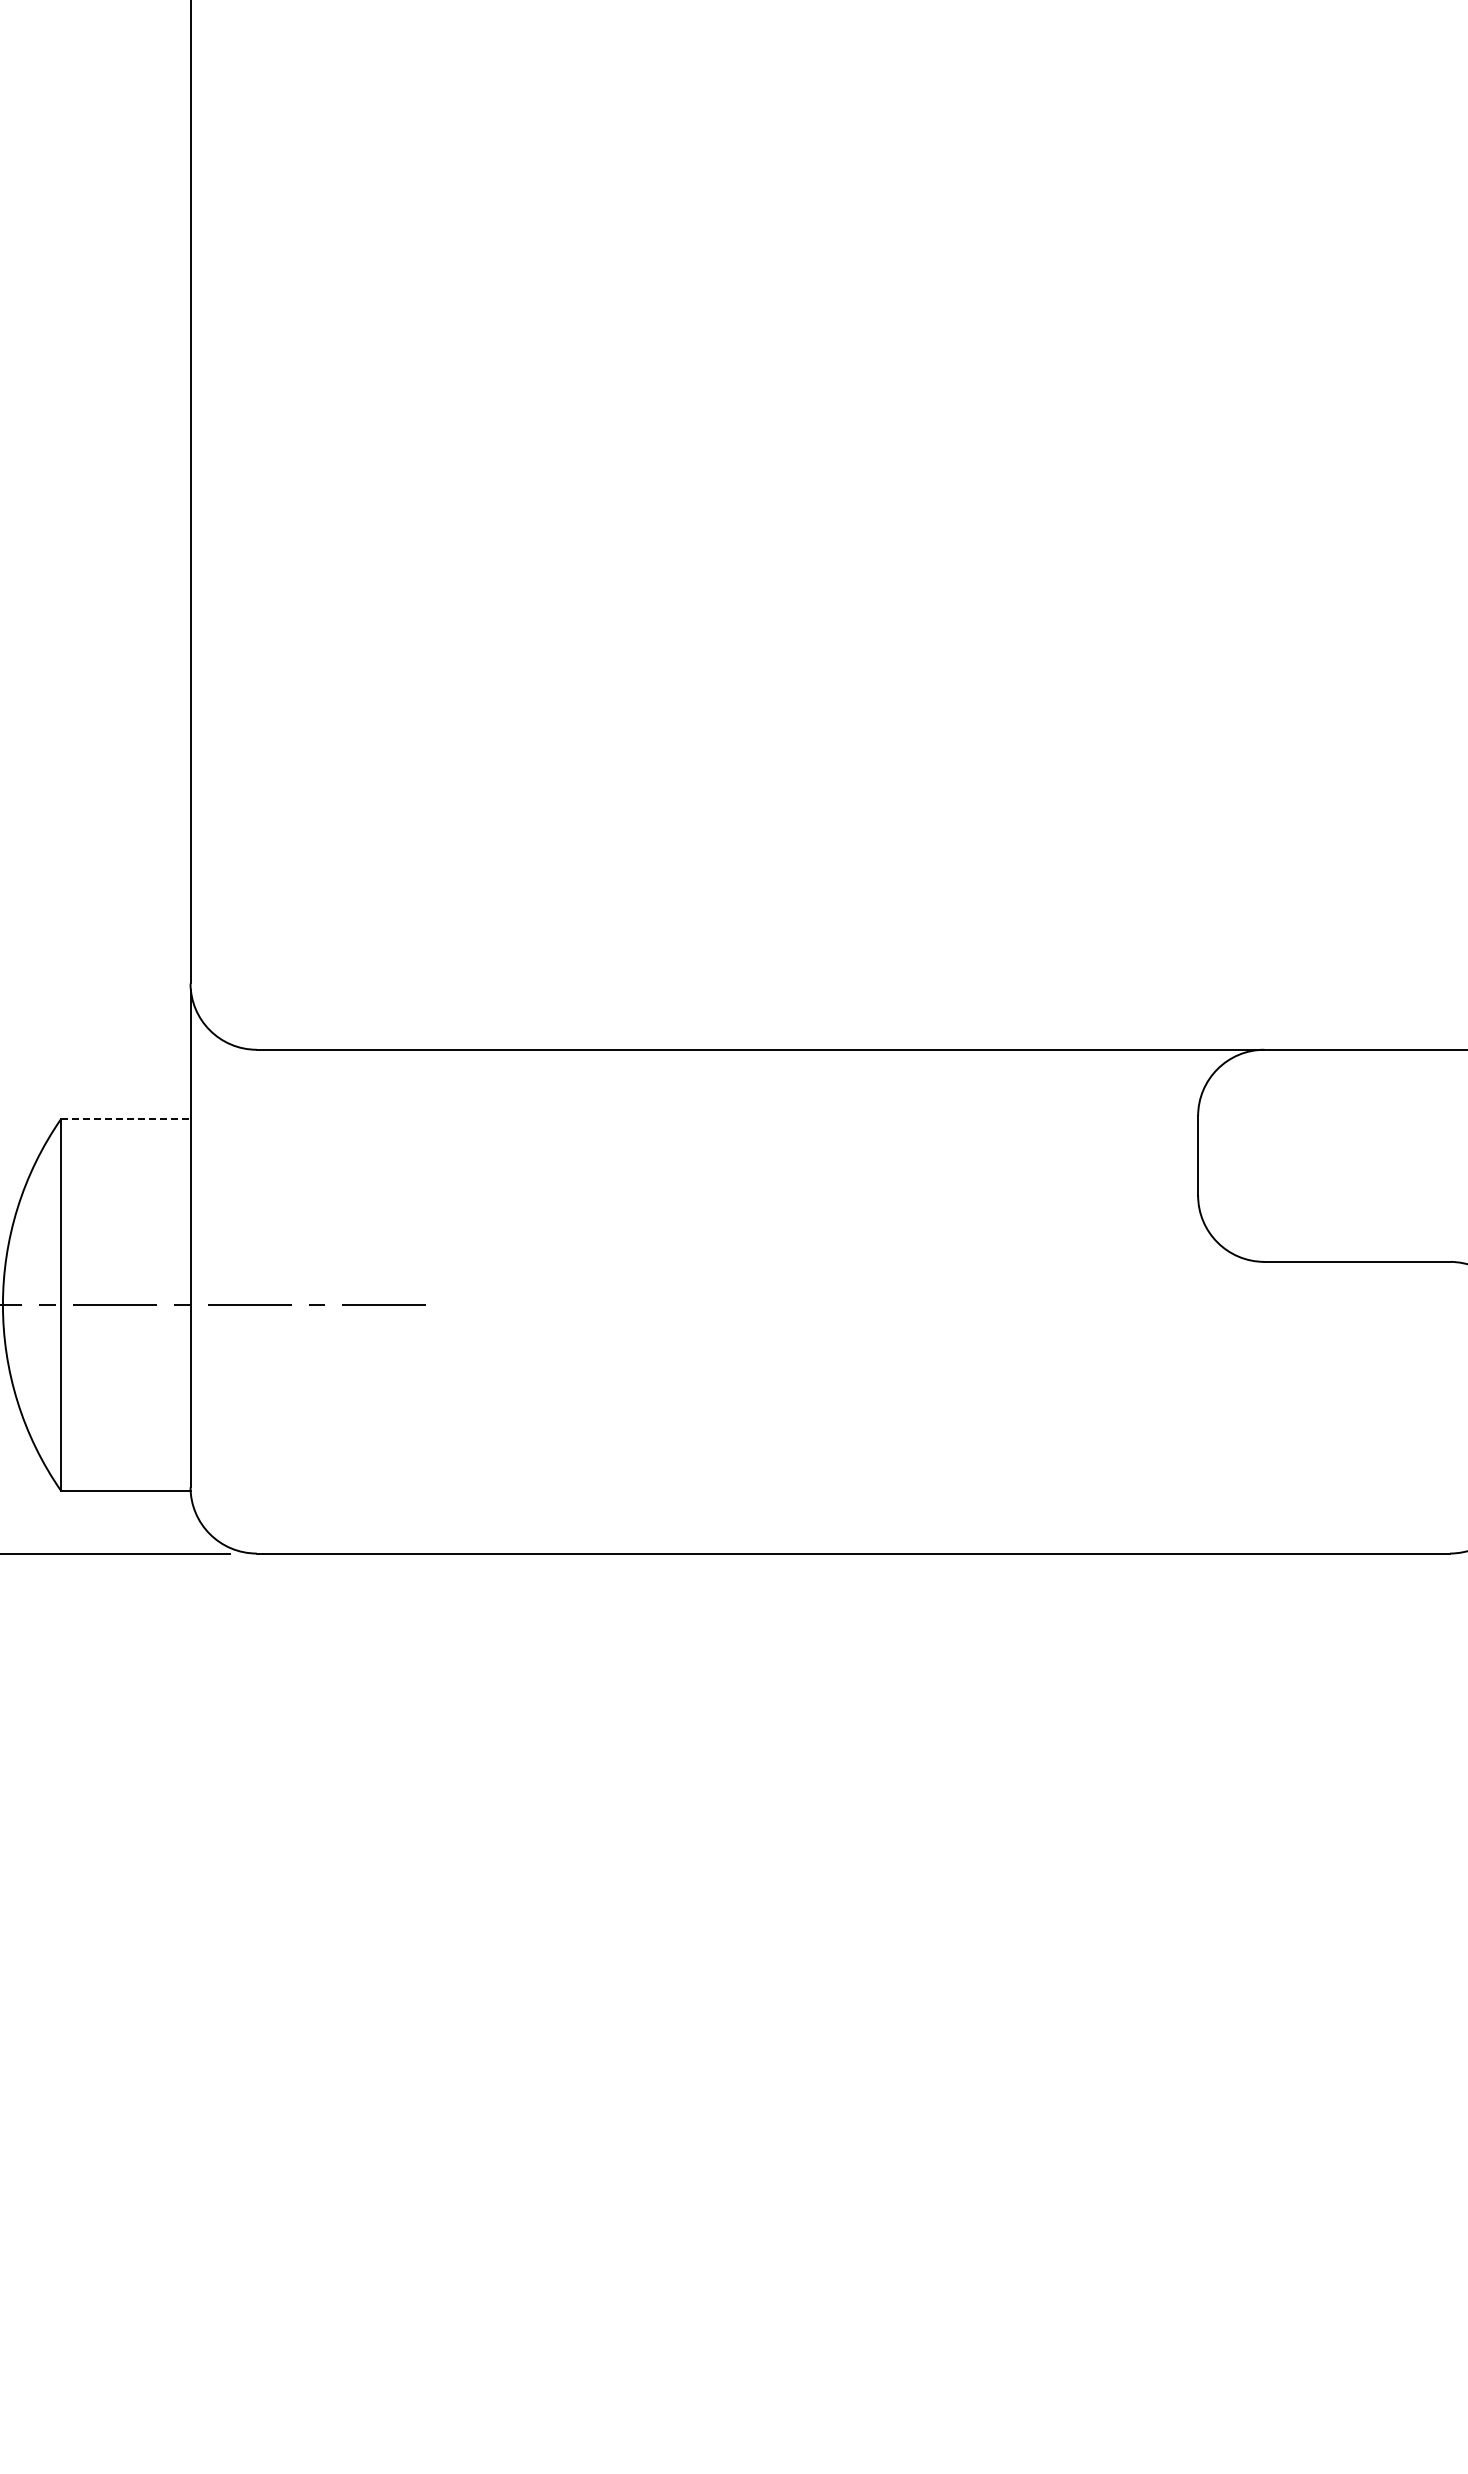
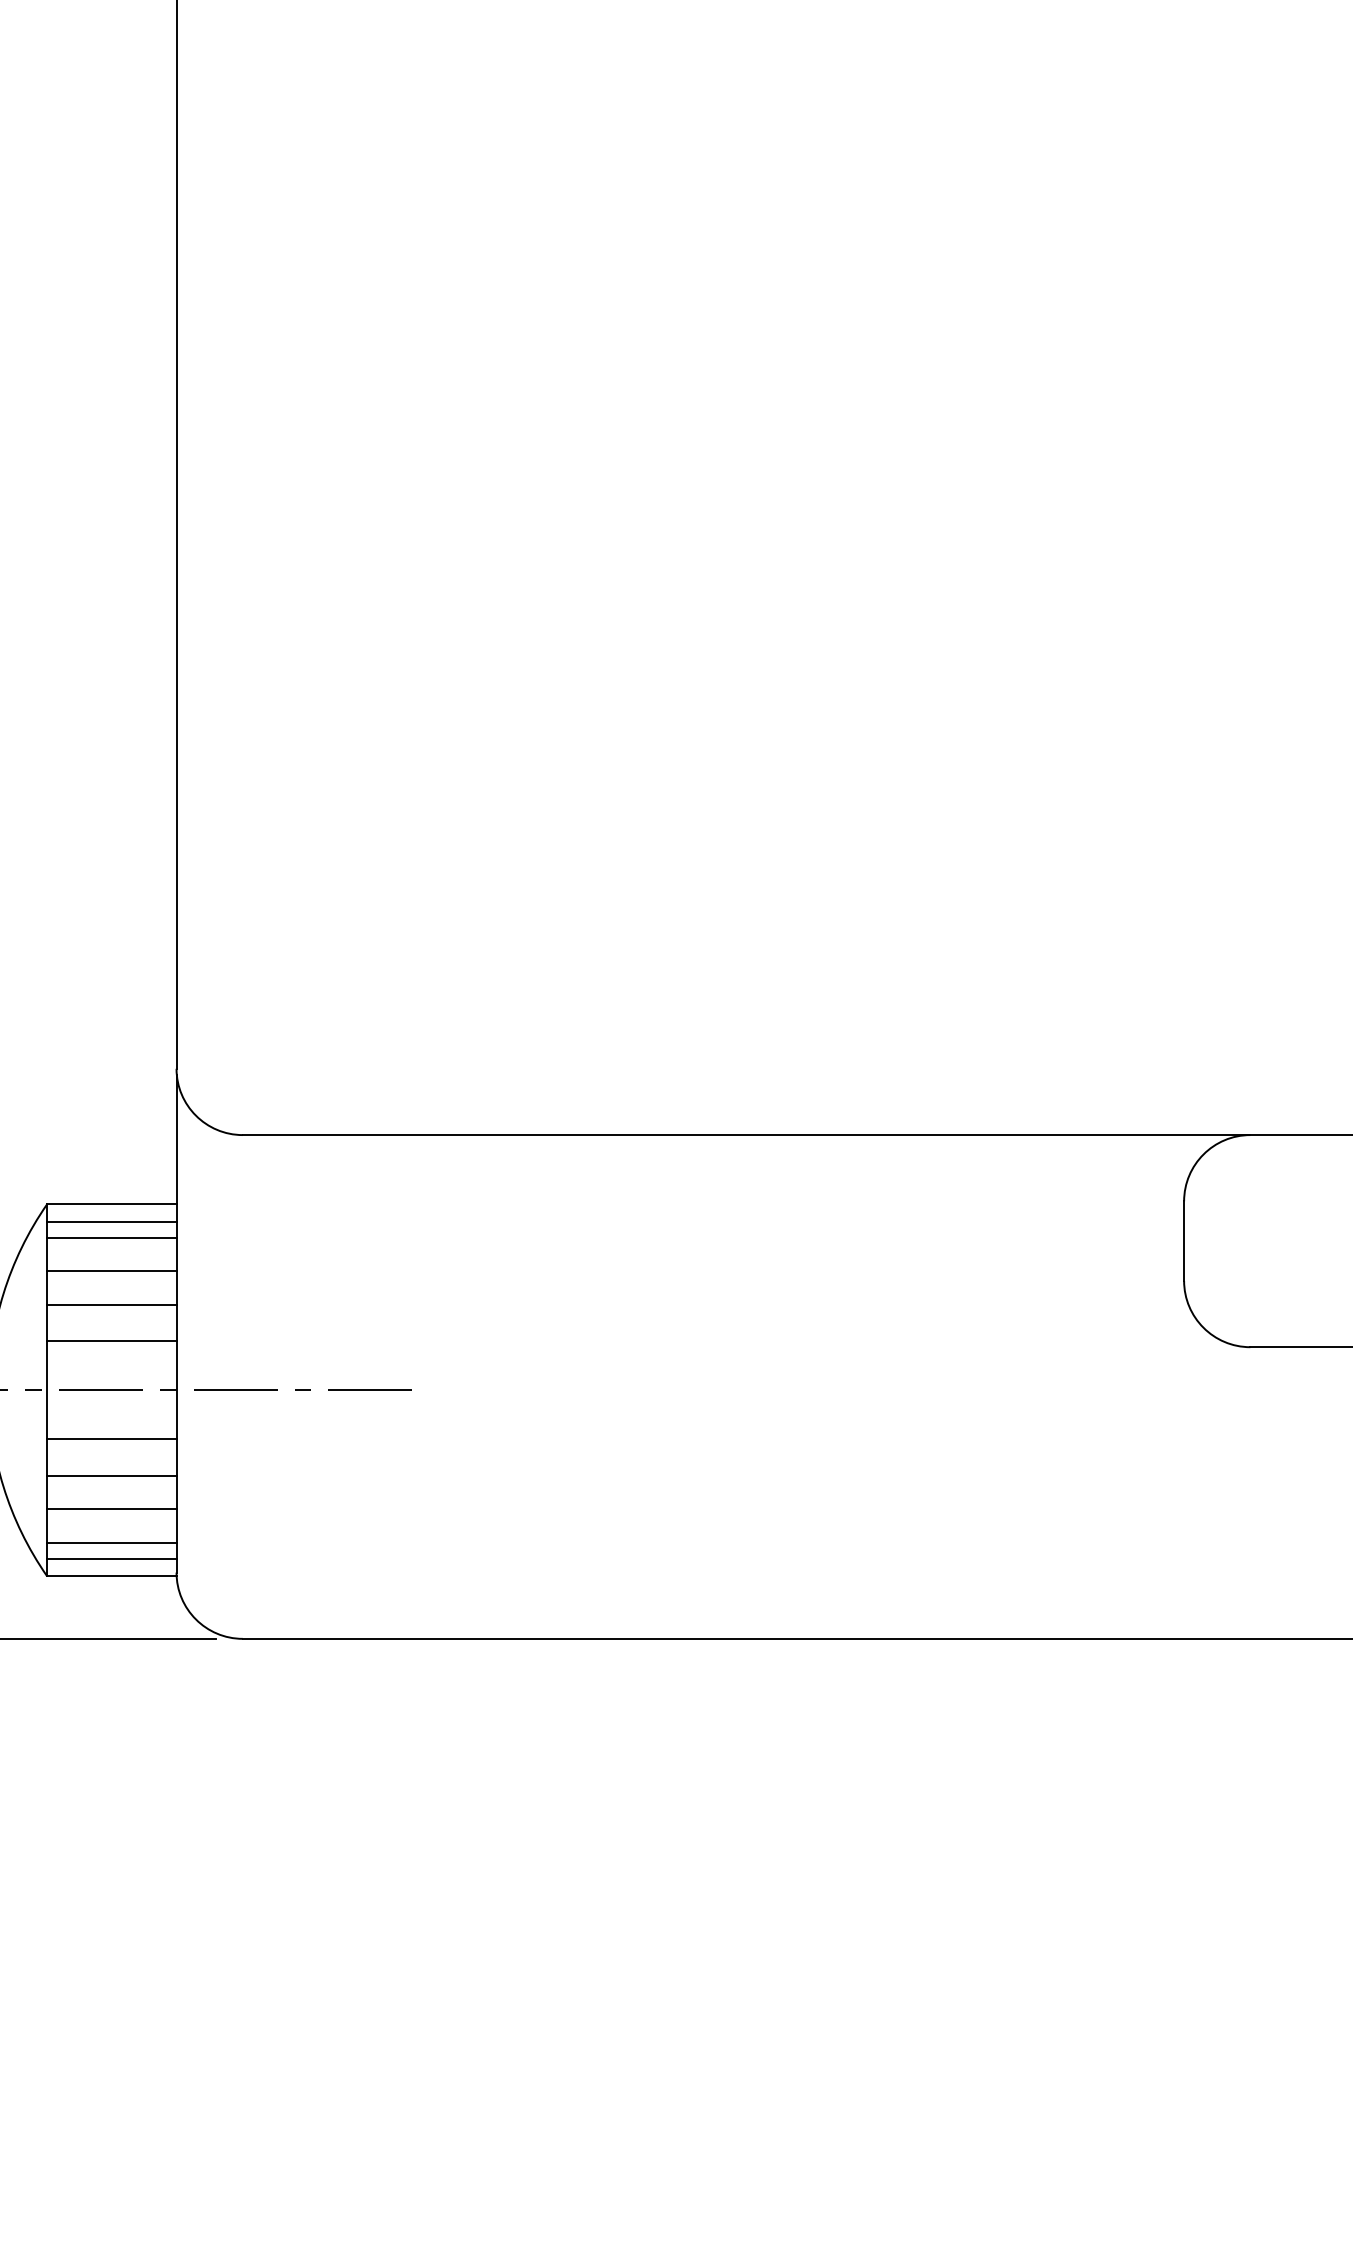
line: (125, 1118) -> (111, 1203), dashed -> solid
line: (125, 1136) -> (111, 1221), added
line: (125, 1152) -> (111, 1237), added
line: (125, 1185) -> (111, 1270), added
line: (125, 1219) -> (111, 1304), added
line: (125, 1256) -> (111, 1341), added
line: (125, 1353) -> (111, 1438), added
line: (125, 1390) -> (111, 1475), added
line: (125, 1424) -> (111, 1509), added
line: (125, 1457) -> (111, 1542), added
line: (125, 1473) -> (111, 1558), added

